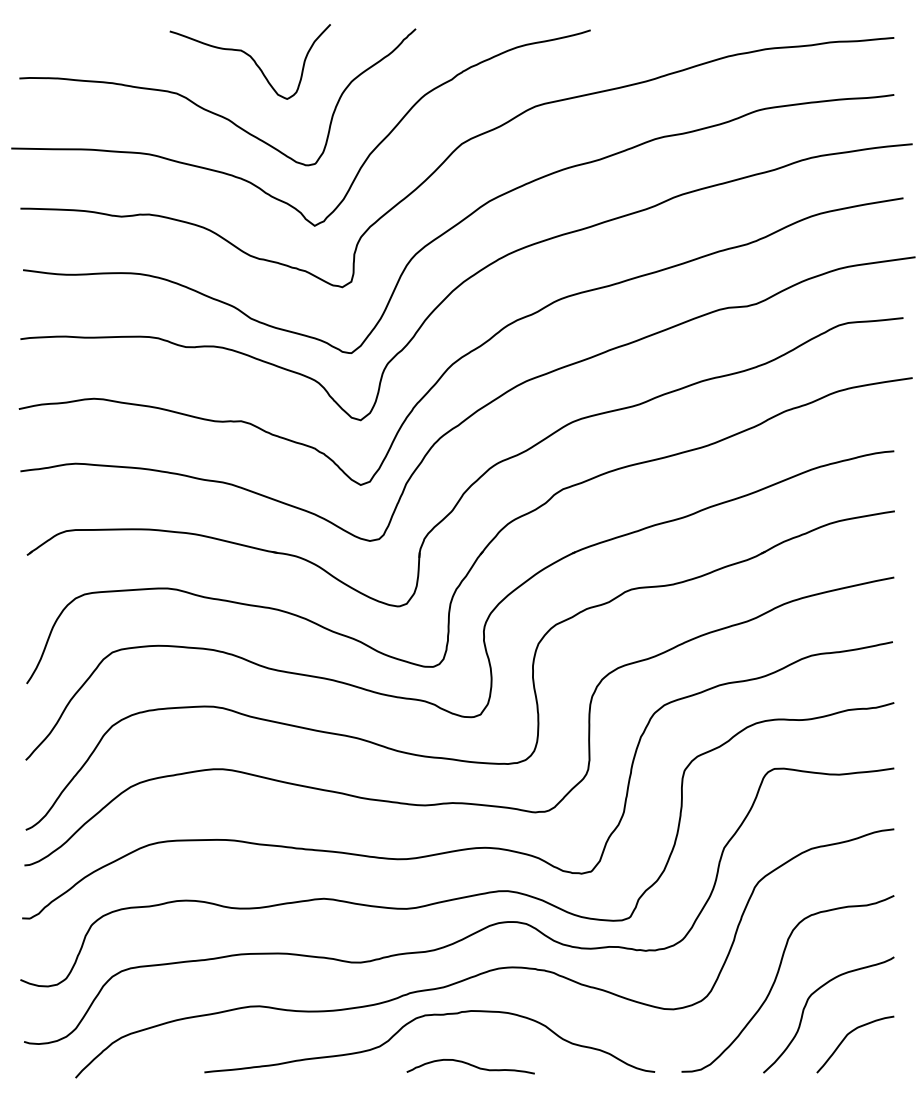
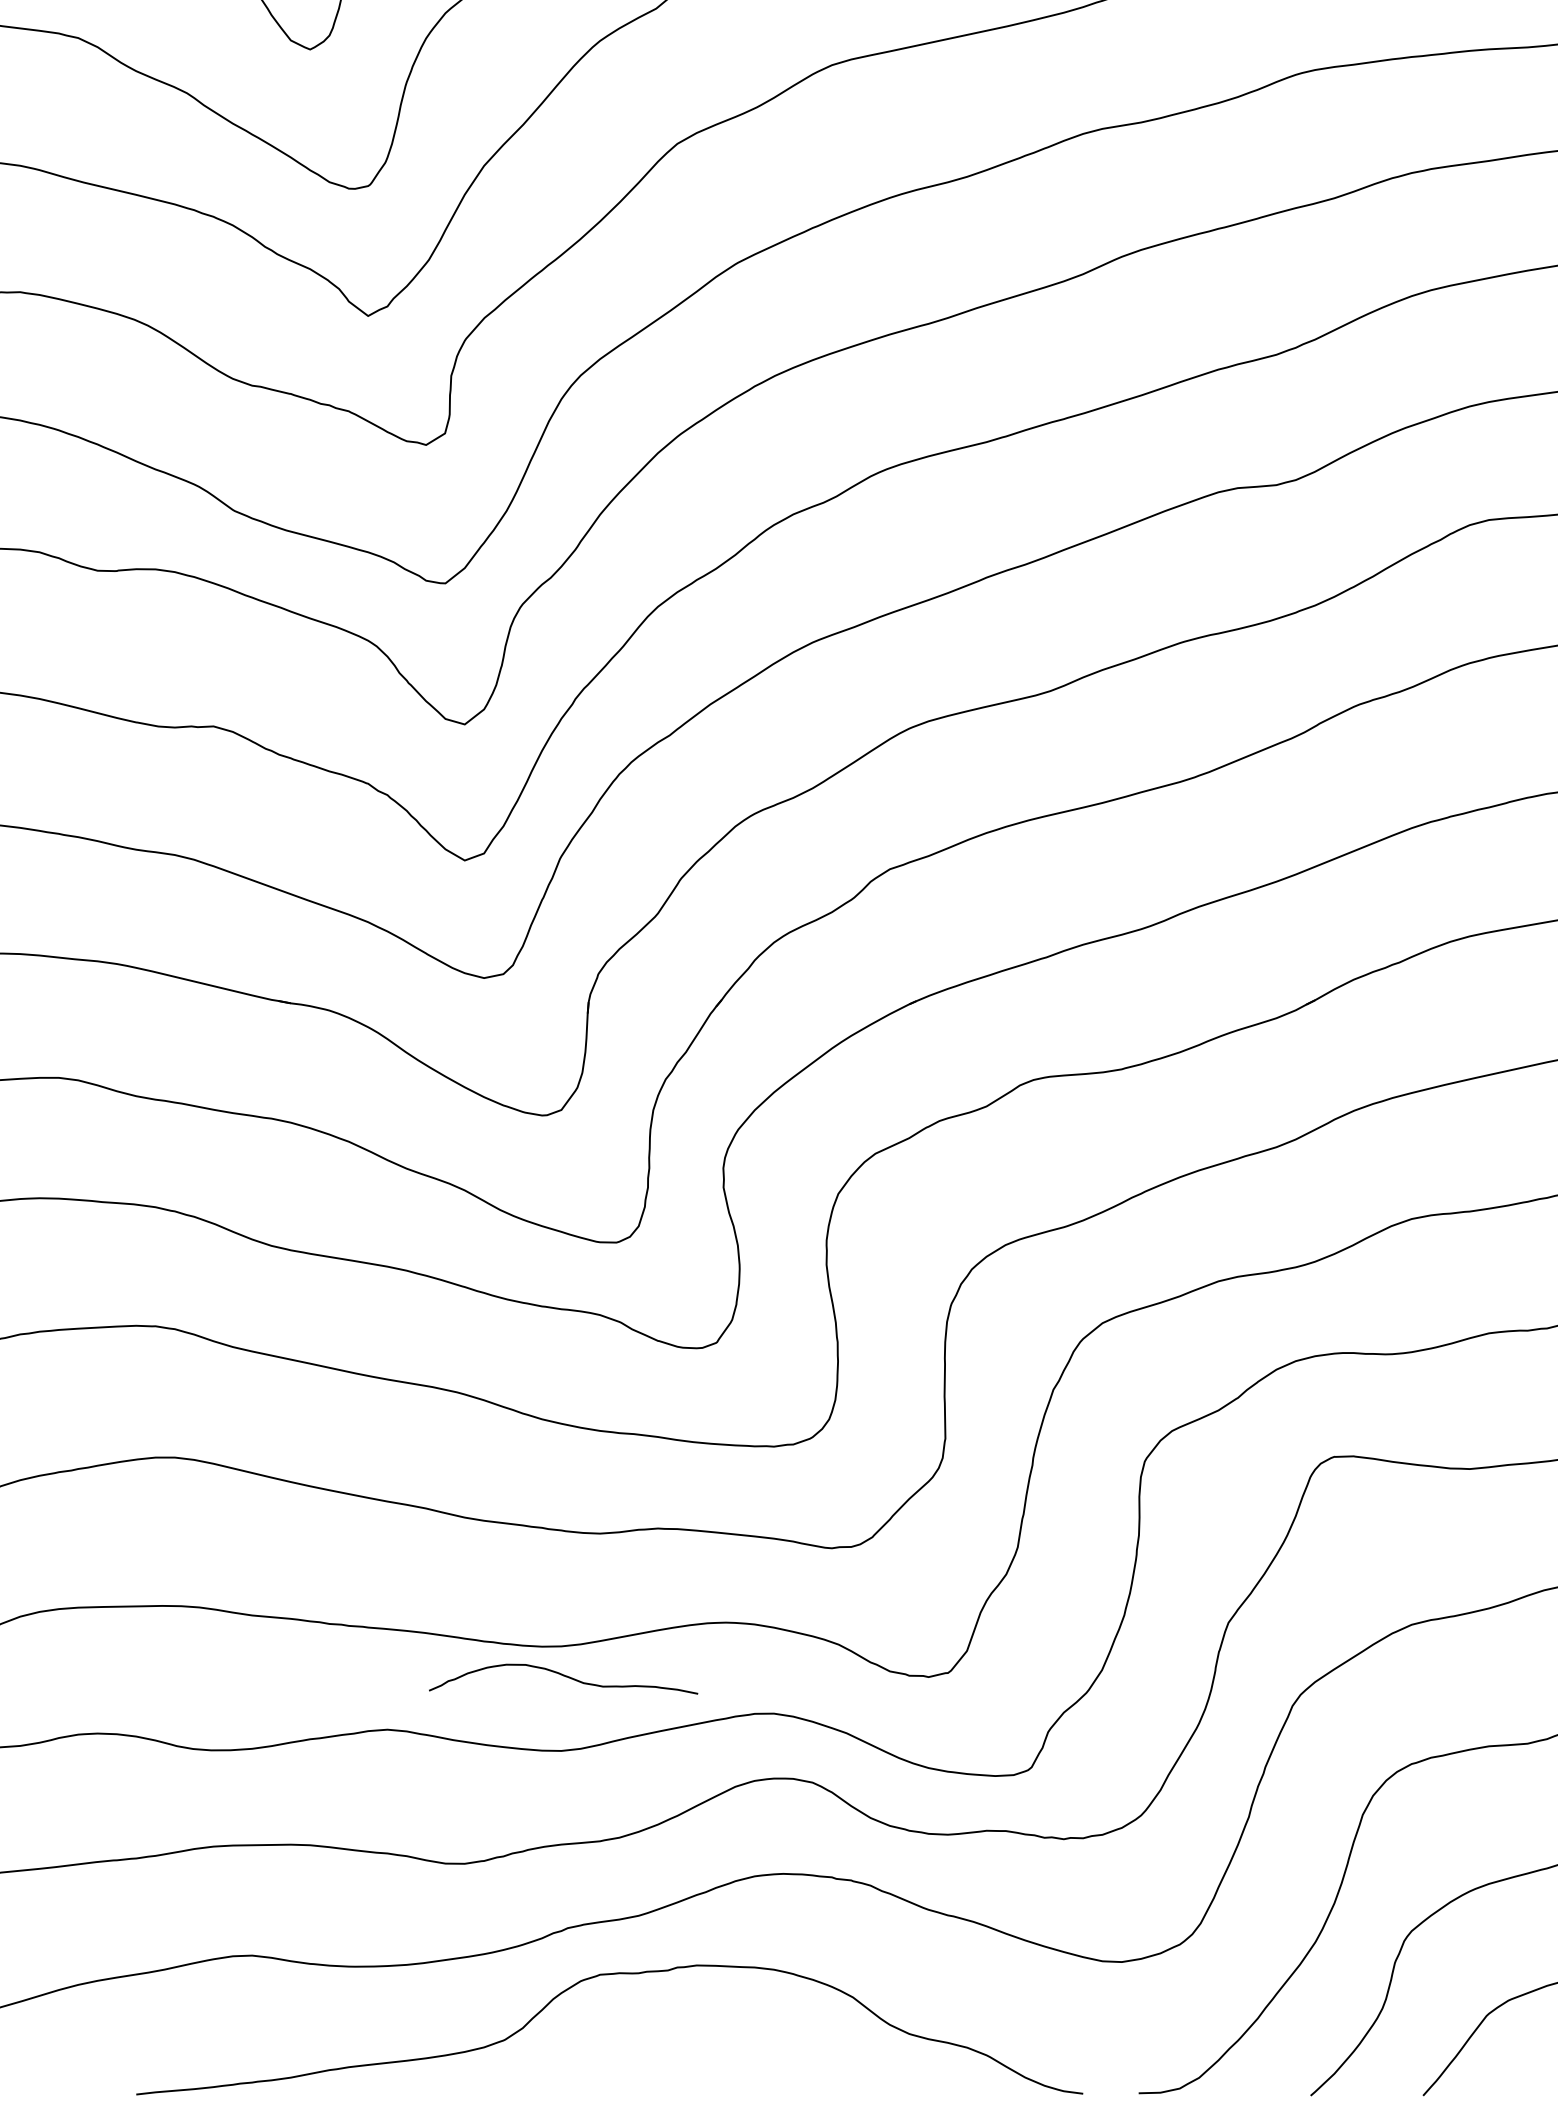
curve: (470, 1065) -> (562, 1676), moved

